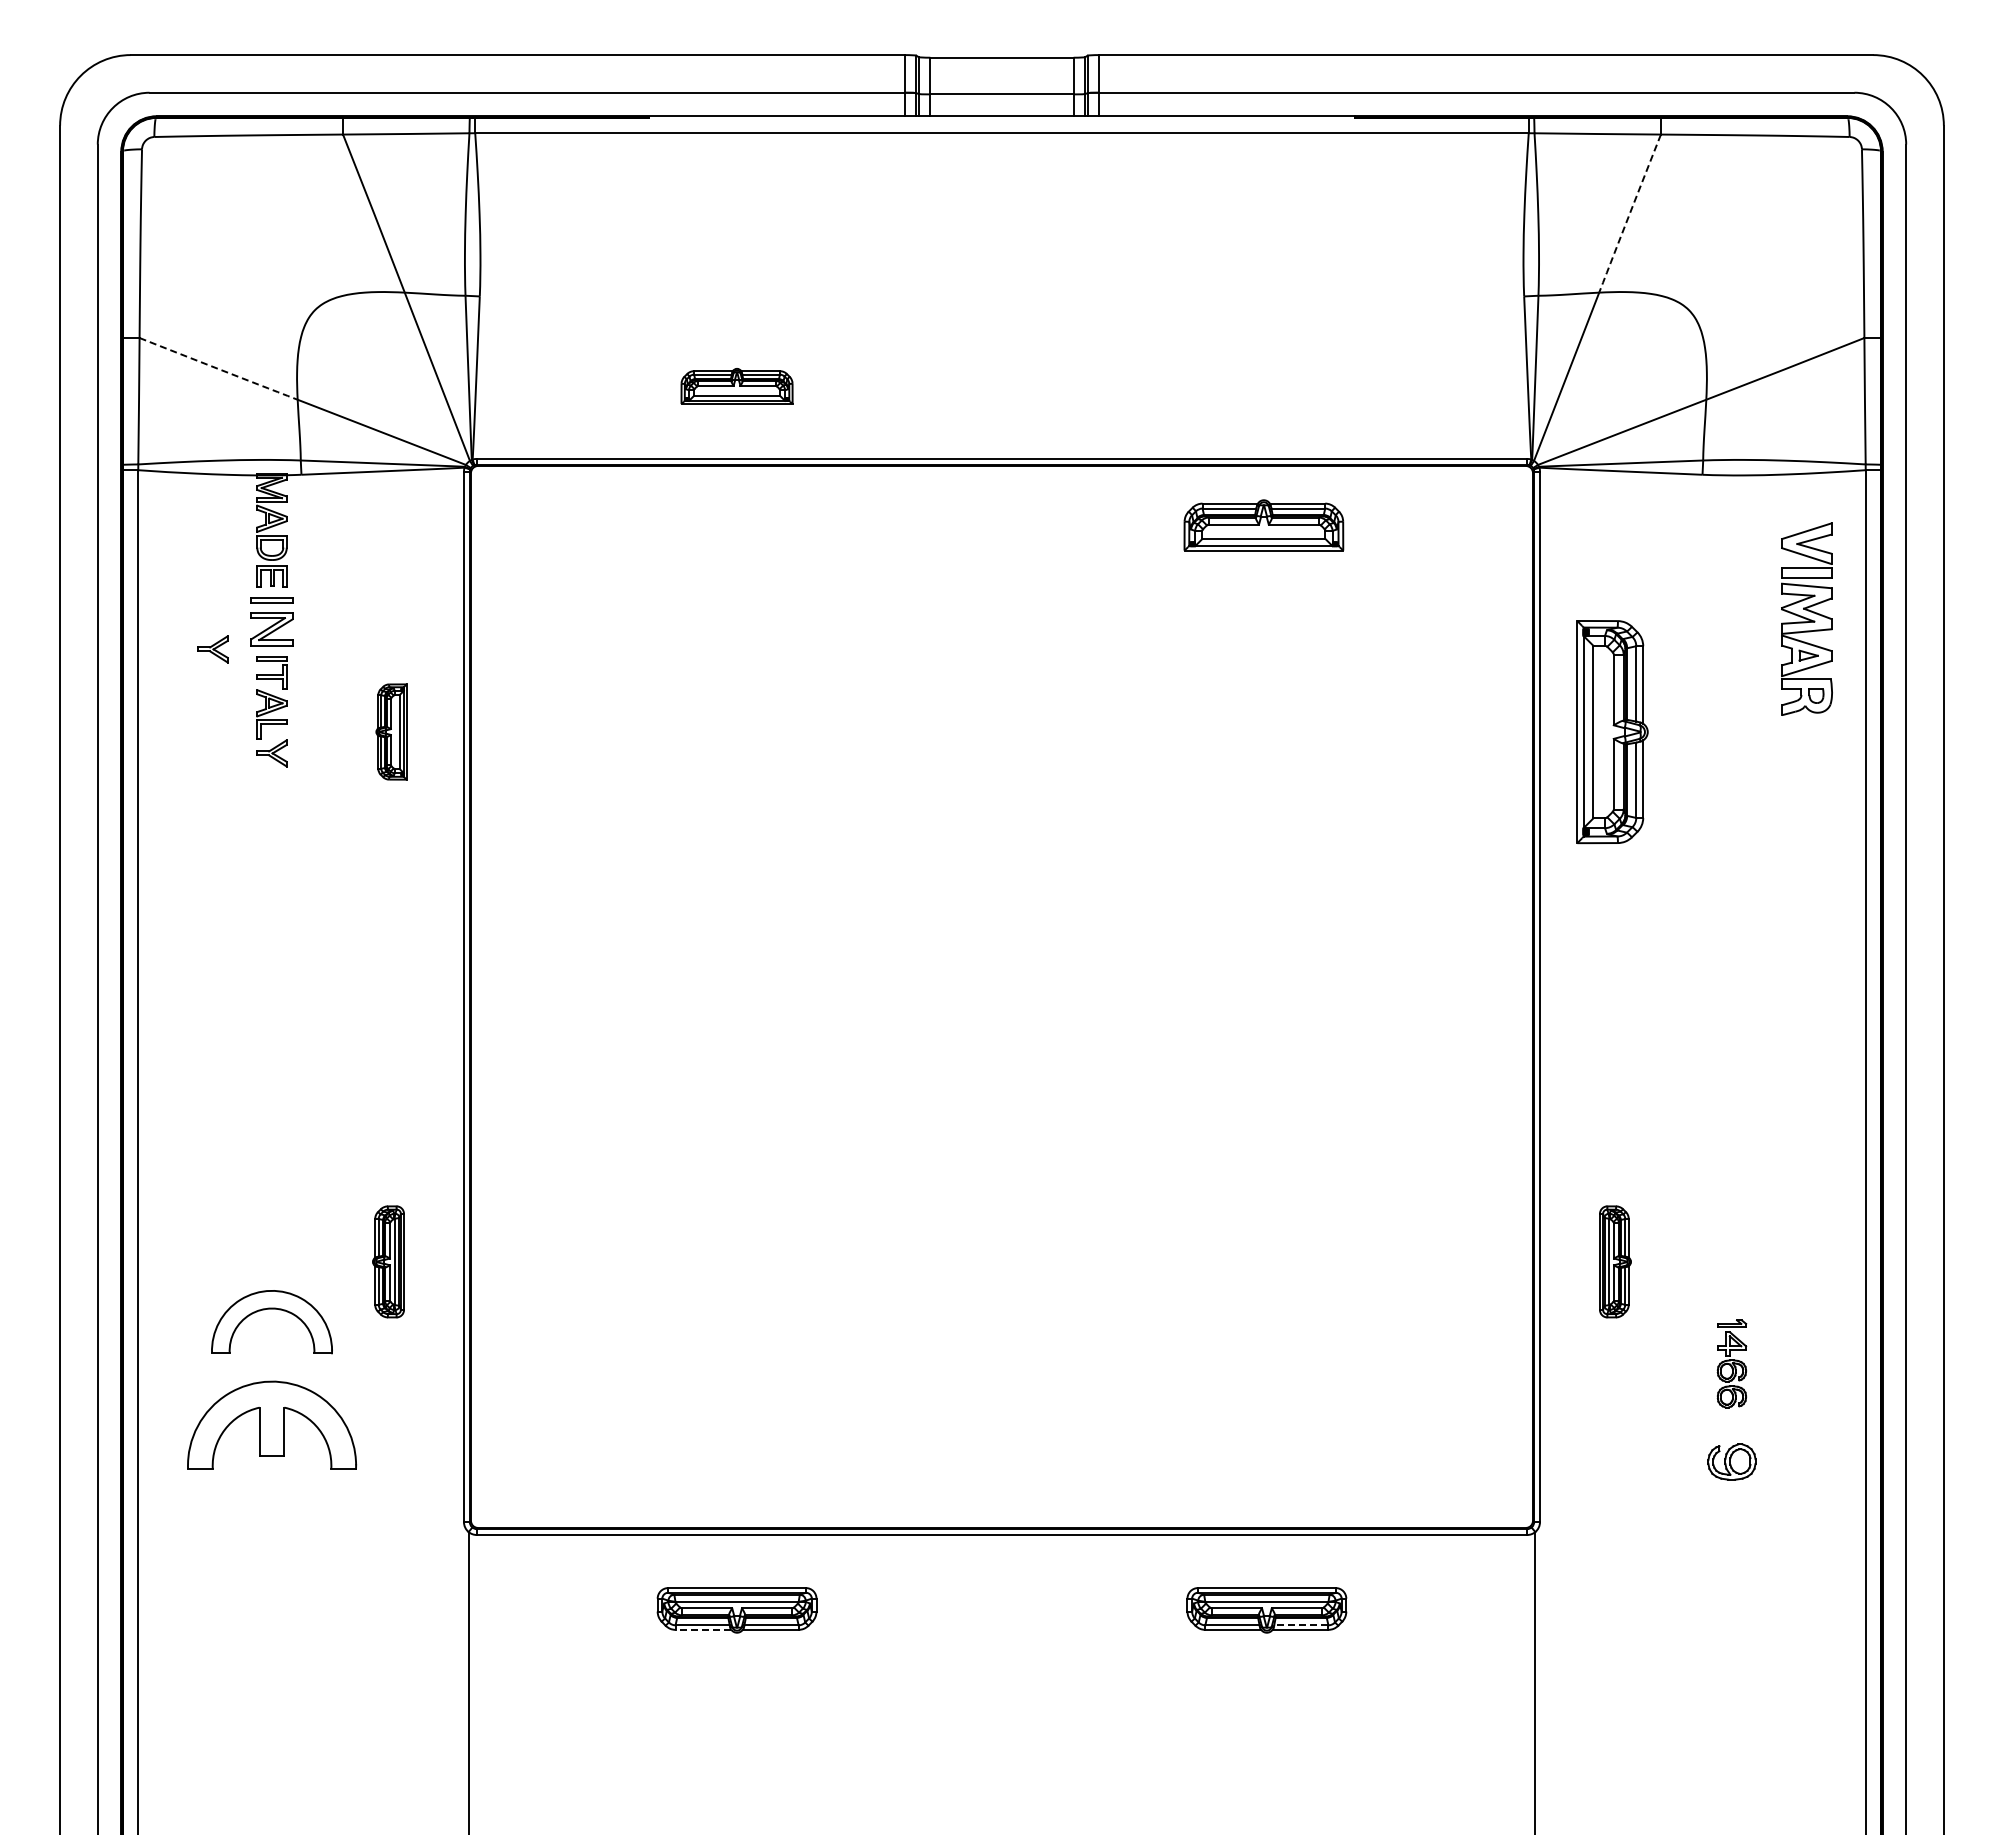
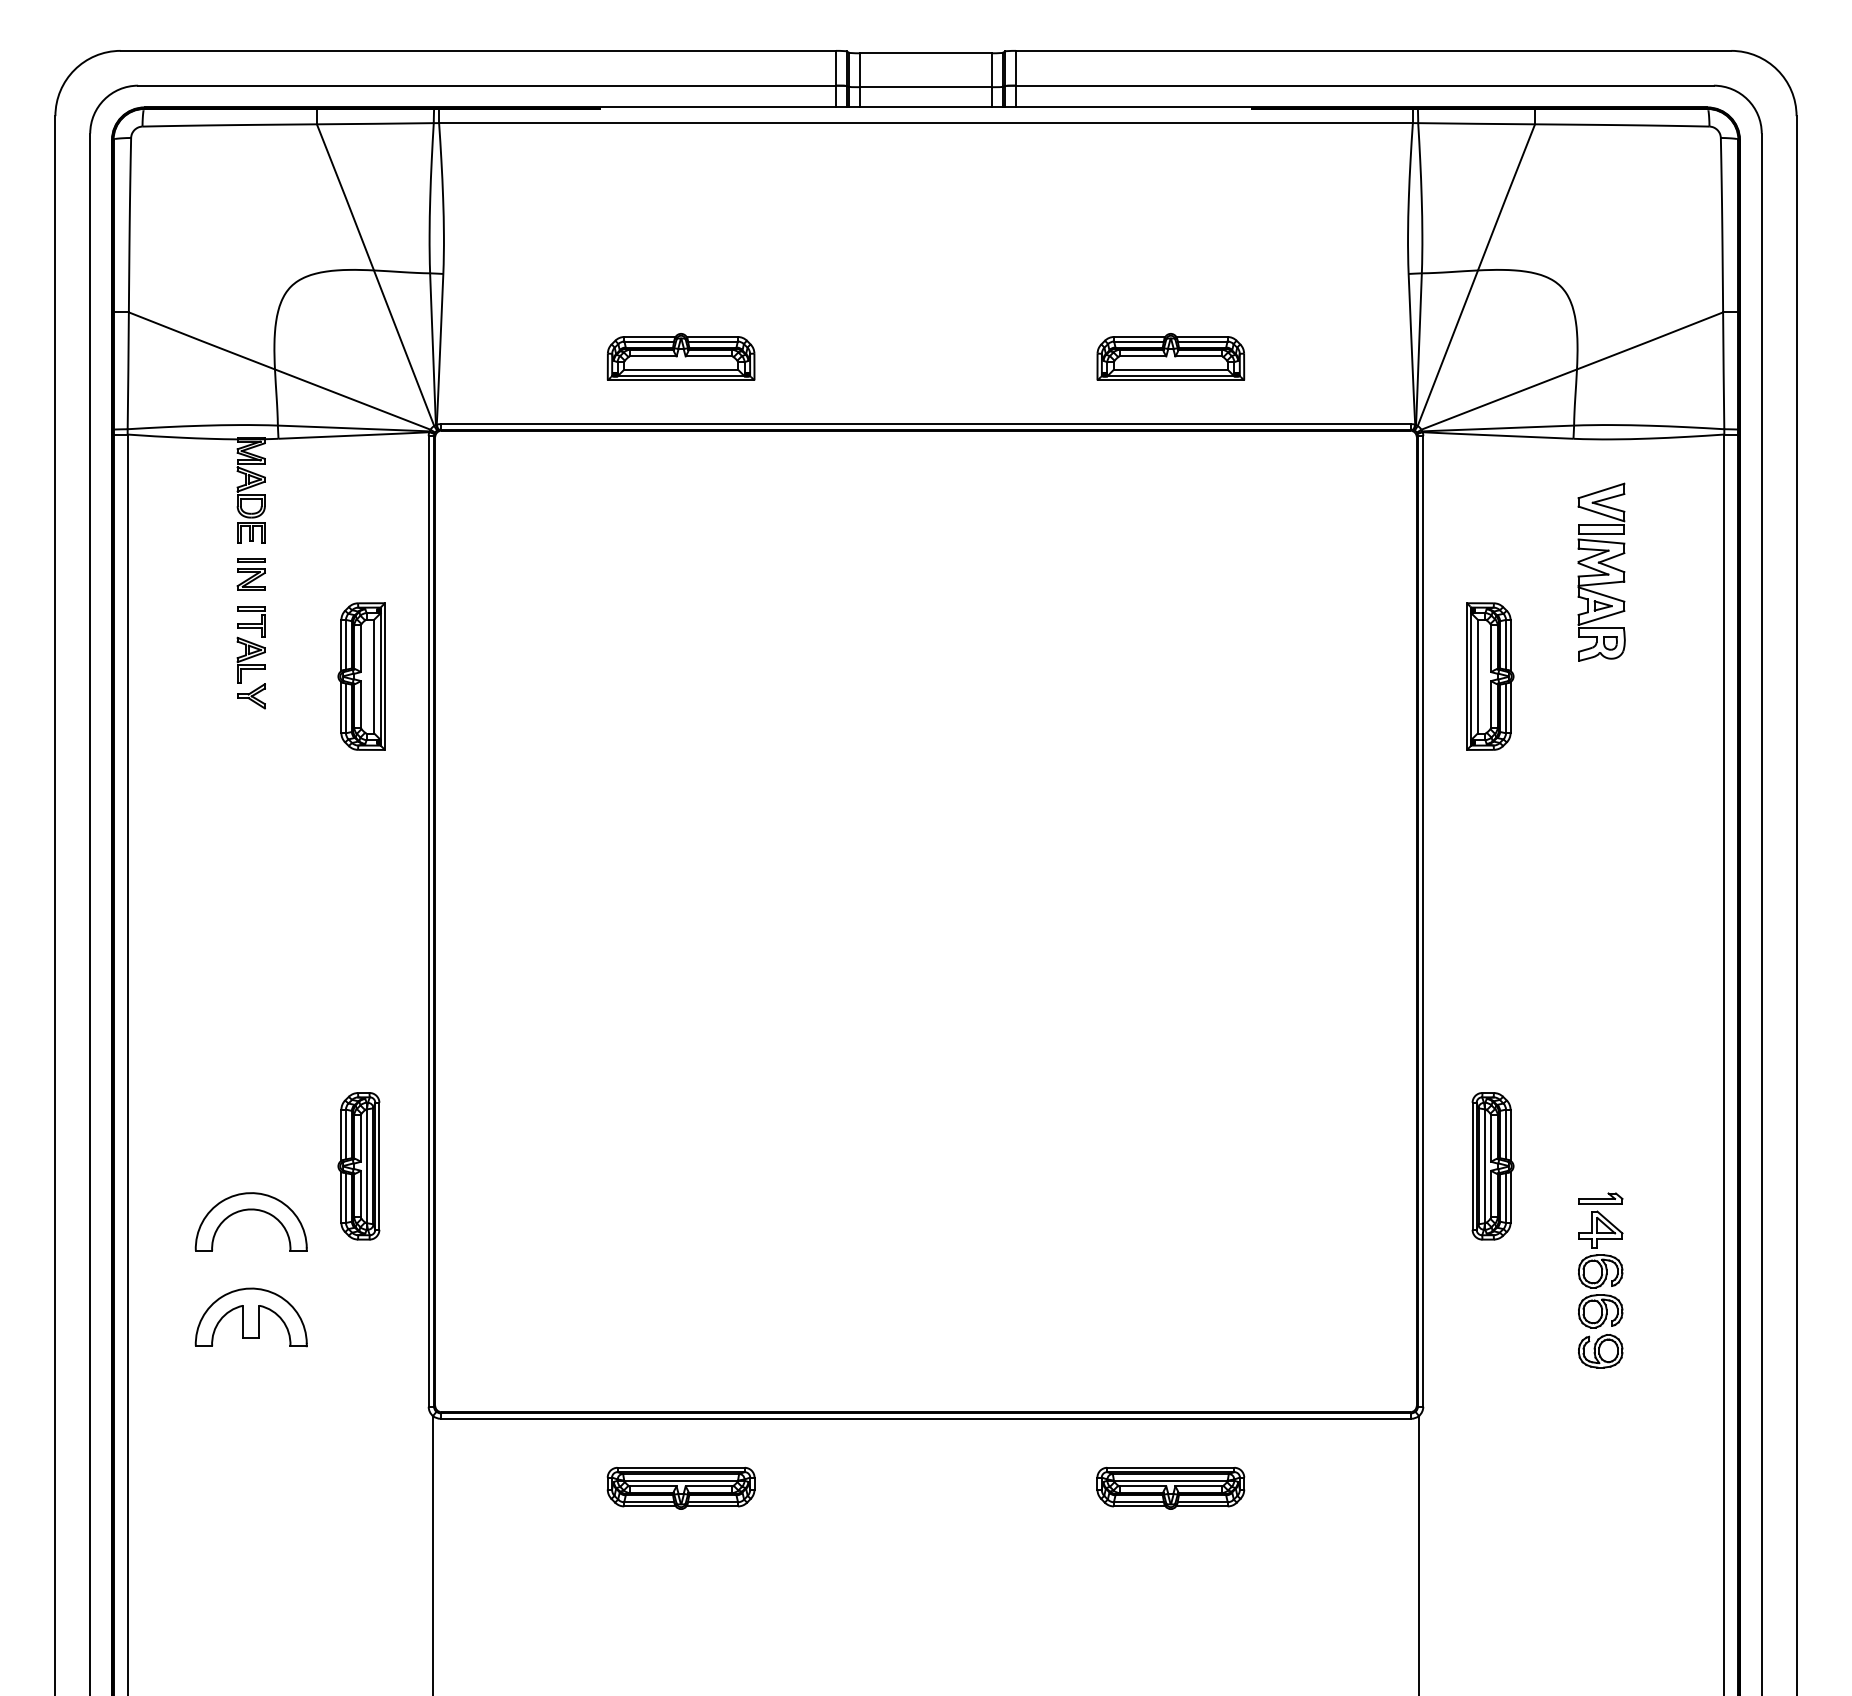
arc: (1629, 213) -> (1505, 197), dashed -> solid
arc: (218, 369) -> (201, 341), dashed -> solid
part: (736, 386) -> (680, 357), size x1.43
part: (1263, 525) -> (1170, 357), moved
part: (1806, 618) -> (1601, 571), moved
part: (271, 621) -> (250, 574), size x0.71
part: (212, 649) -> (196, 600), removed
part: (391, 731) -> (361, 676), size x1.67
part: (1612, 731) -> (1490, 676), size x0.71
part: (388, 1261) -> (358, 1165), size x1.43
part: (1615, 1261) -> (1493, 1165), size x1.43
part: (1731, 1363) -> (1600, 1260), size x1.67
part: (271, 1425) -> (250, 1317), size x0.71
line: (1300, 1625) -> (1201, 1502), dashed -> solid
line: (703, 1629) -> (650, 1506), dashed -> solid

